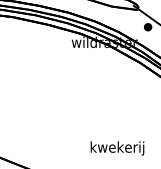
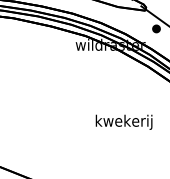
text: (117, 148) -> (124, 122), moved

